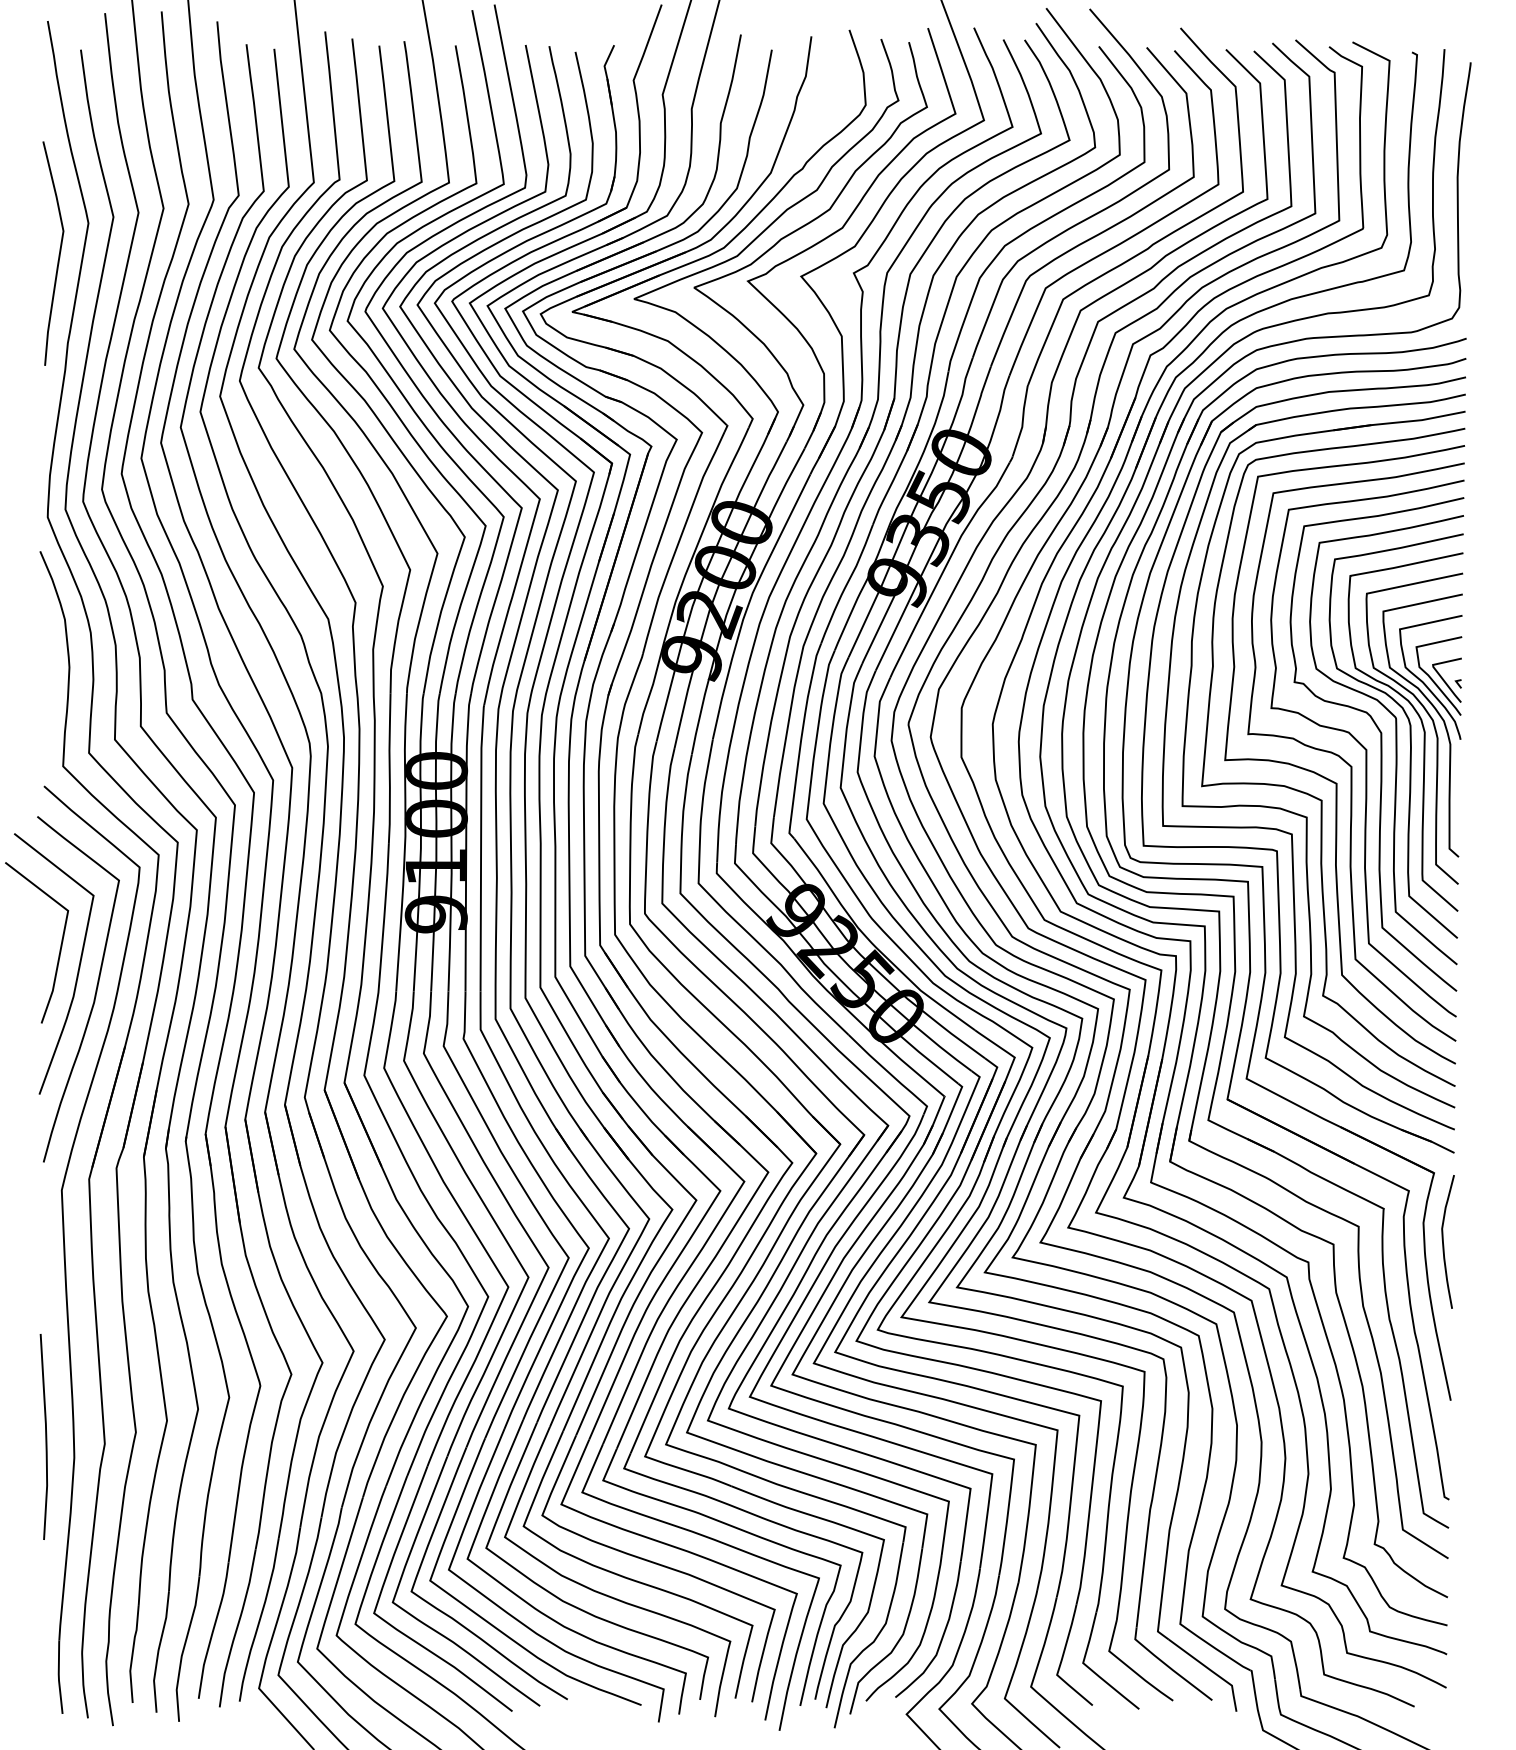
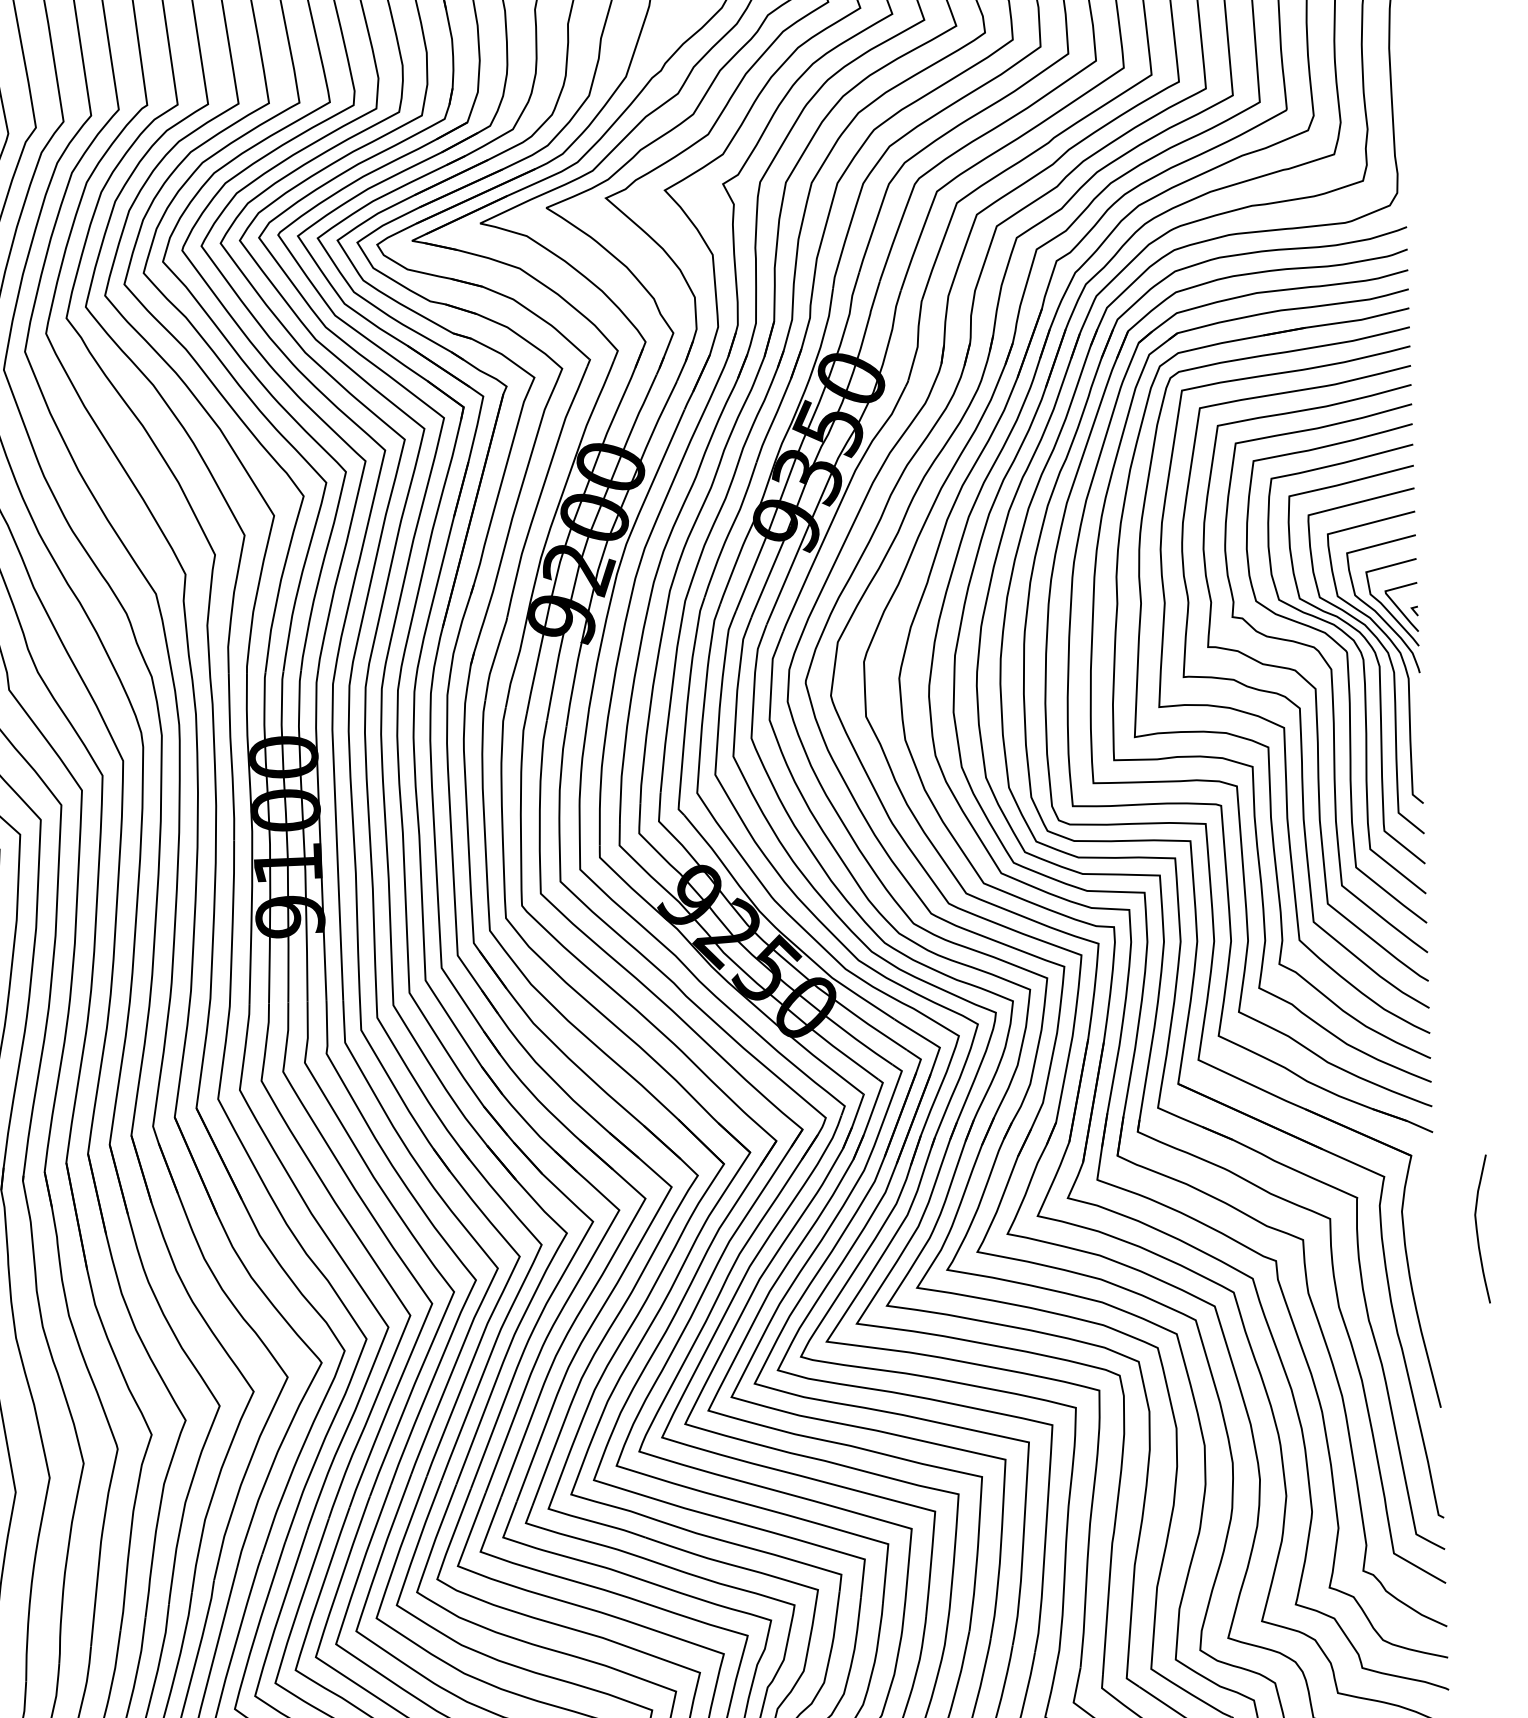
curve: (1443, 1241) -> (1477, 1228), moved

